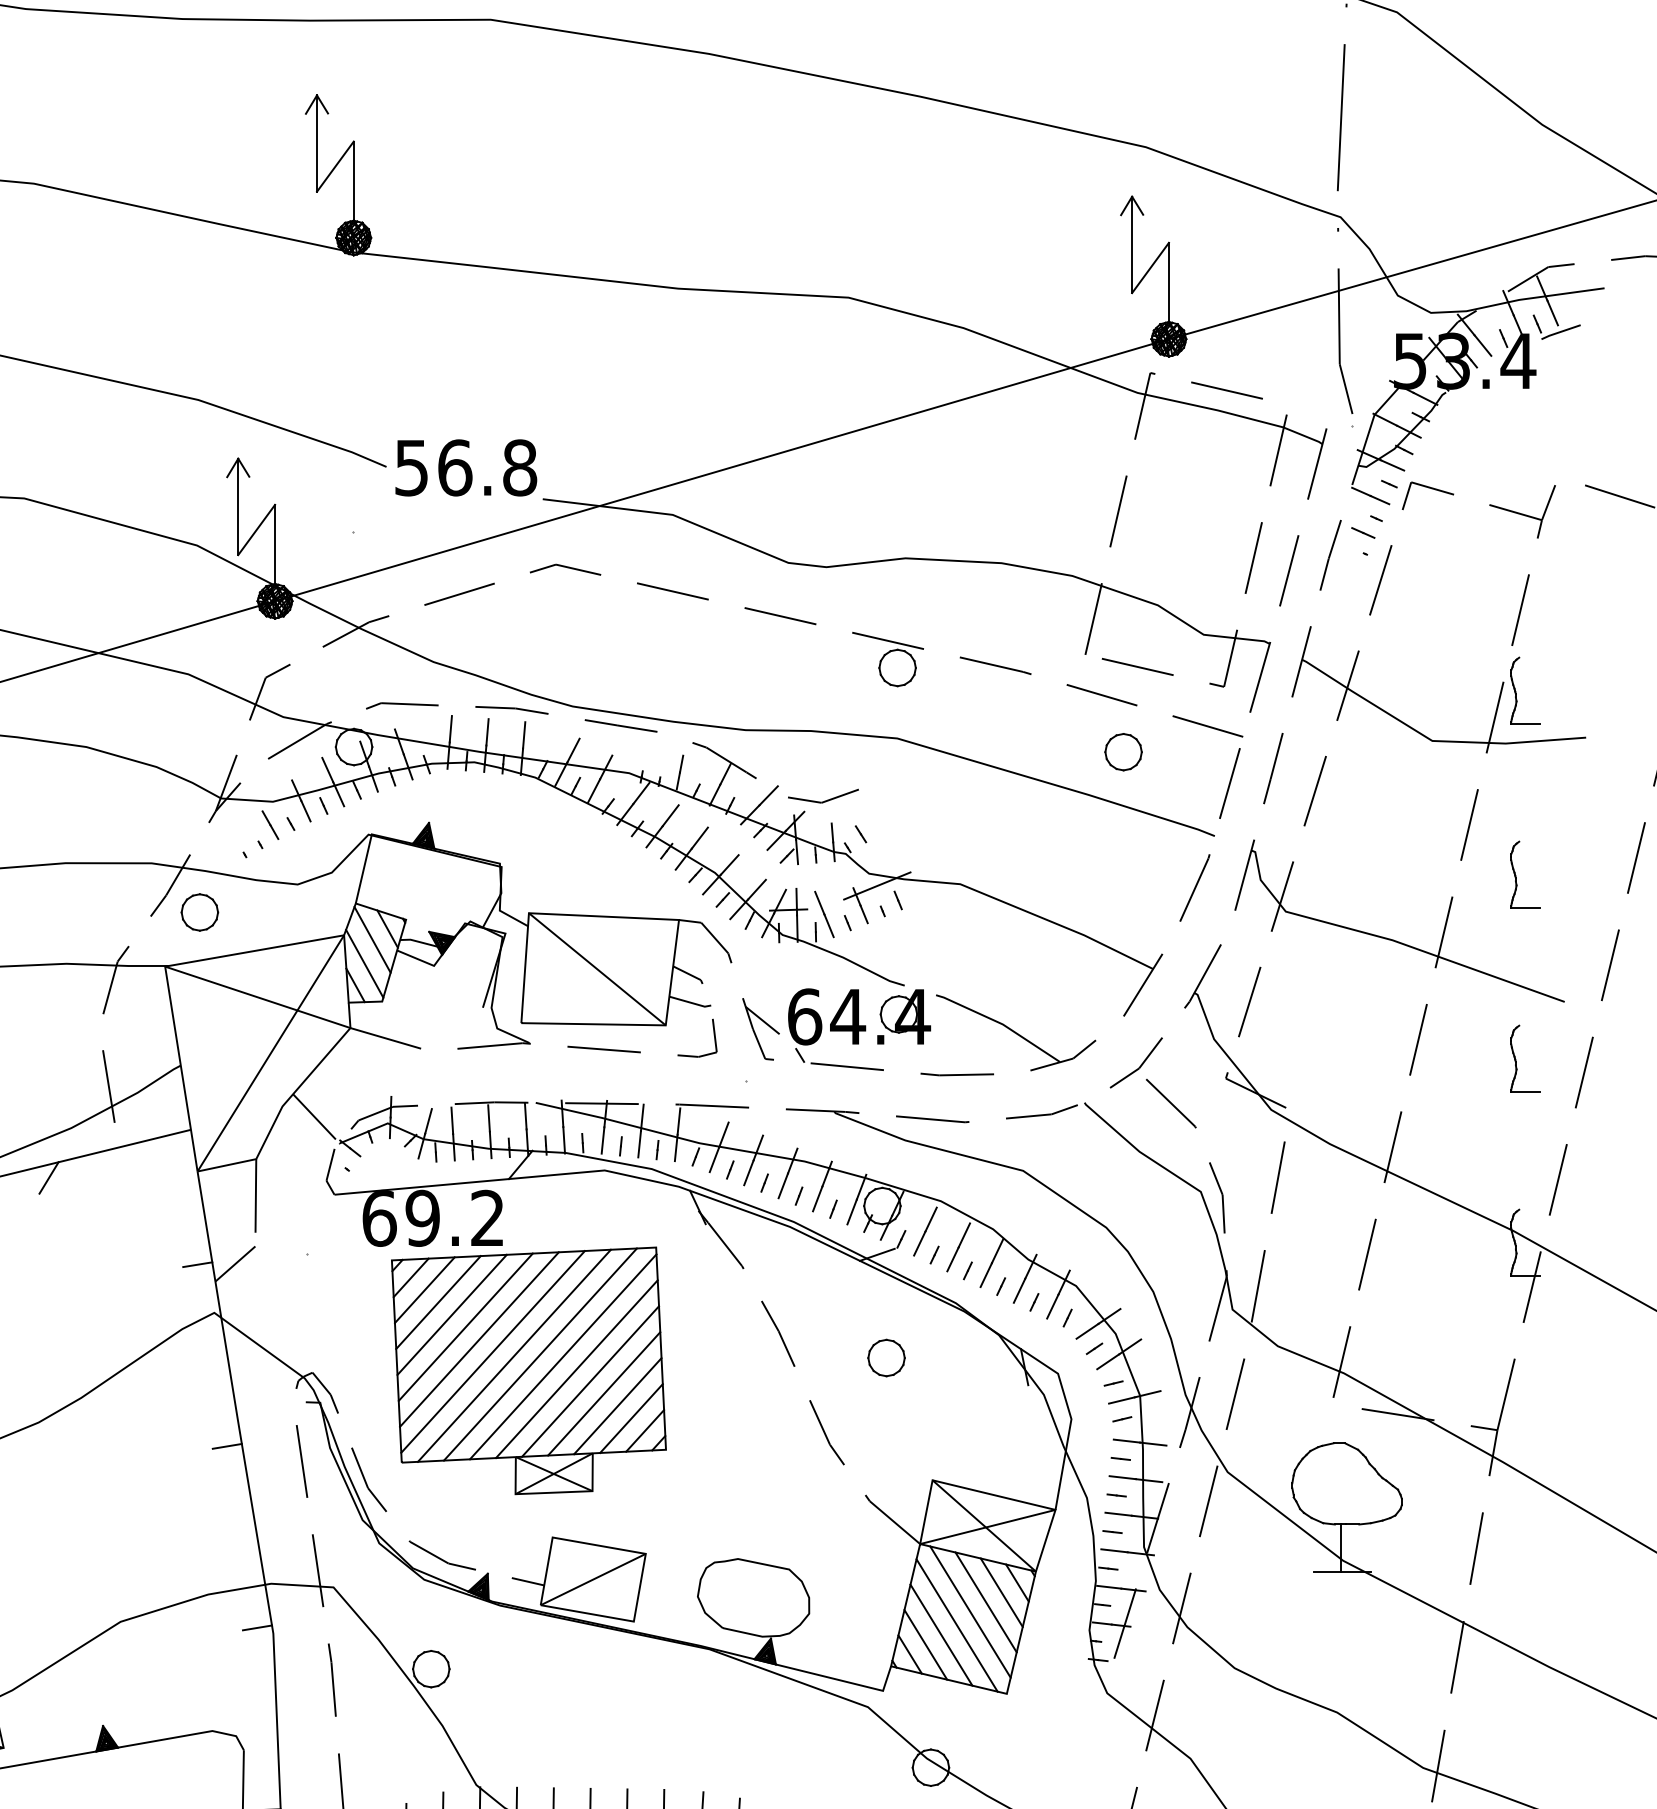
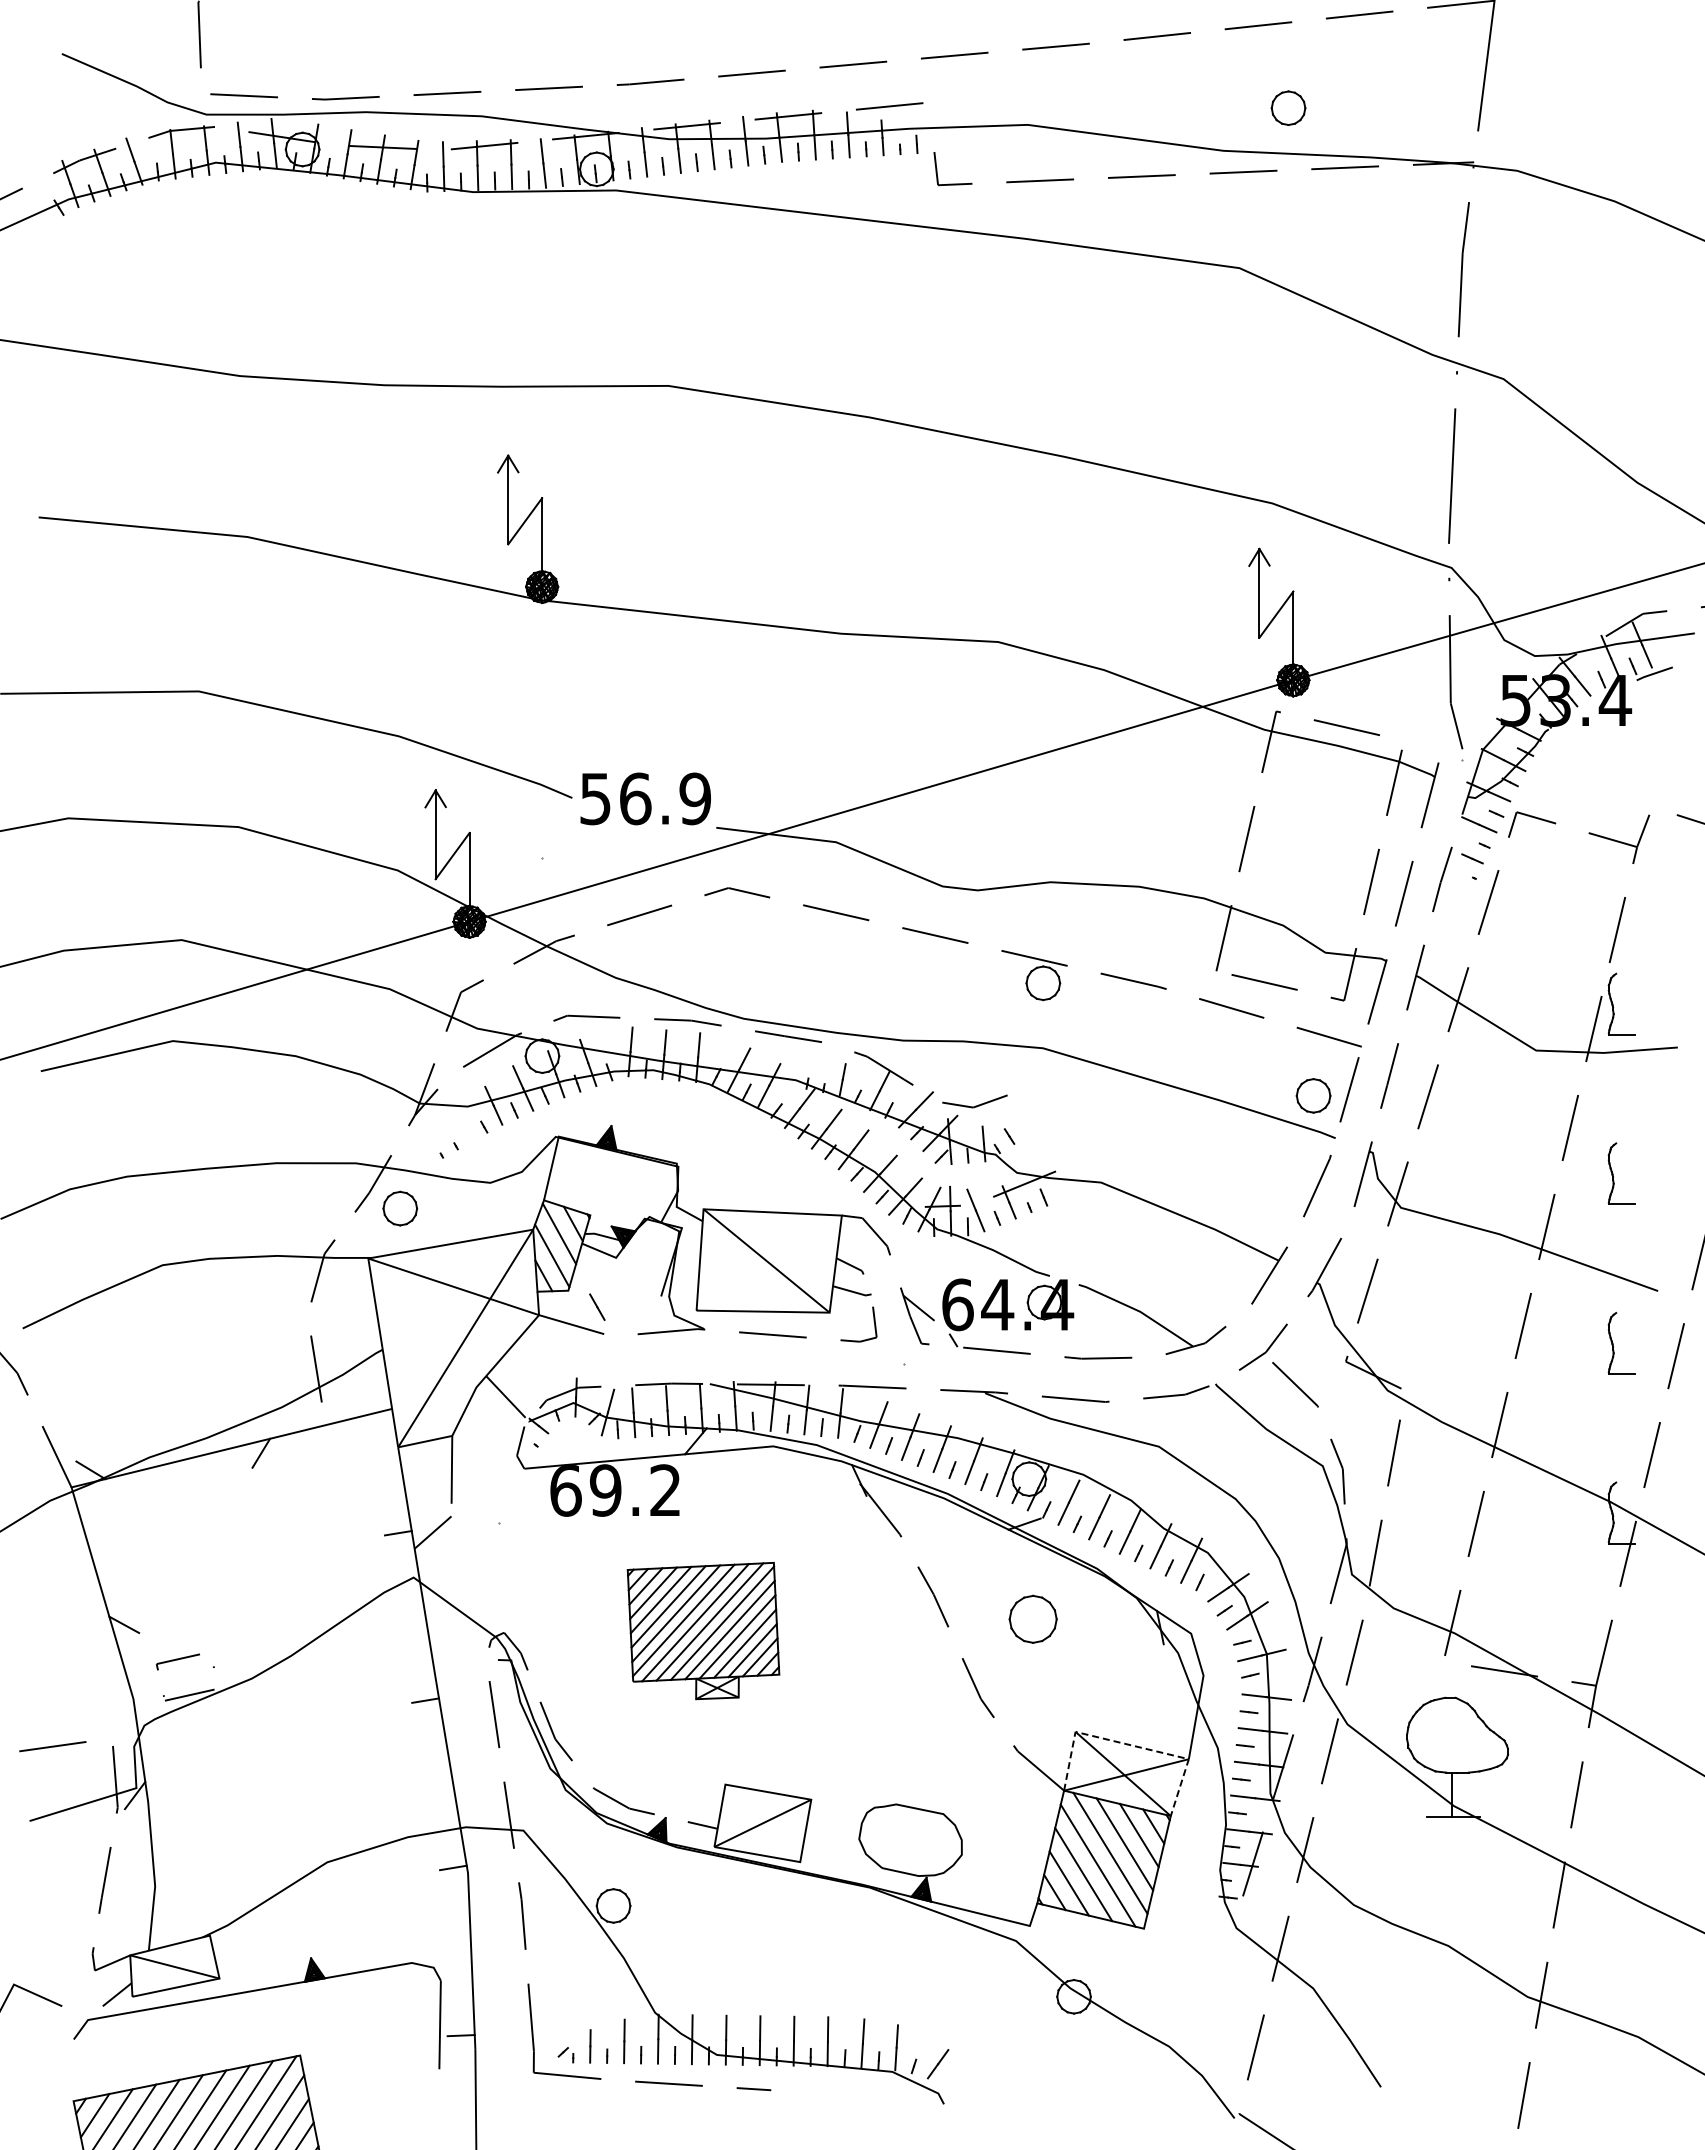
text: (520, 467) -> (695, 798), 56.8 -> 56.9
part: (1123, 751) -> (1313, 1095), moved
line: (270, 824) -> (597, 1306), moved
part: (885, 1357) -> (1032, 1618), size x1.4
part: (528, 1370) -> (703, 1630), size x0.6
line: (994, 1495) -> (1132, 1745), solid -> dashed

